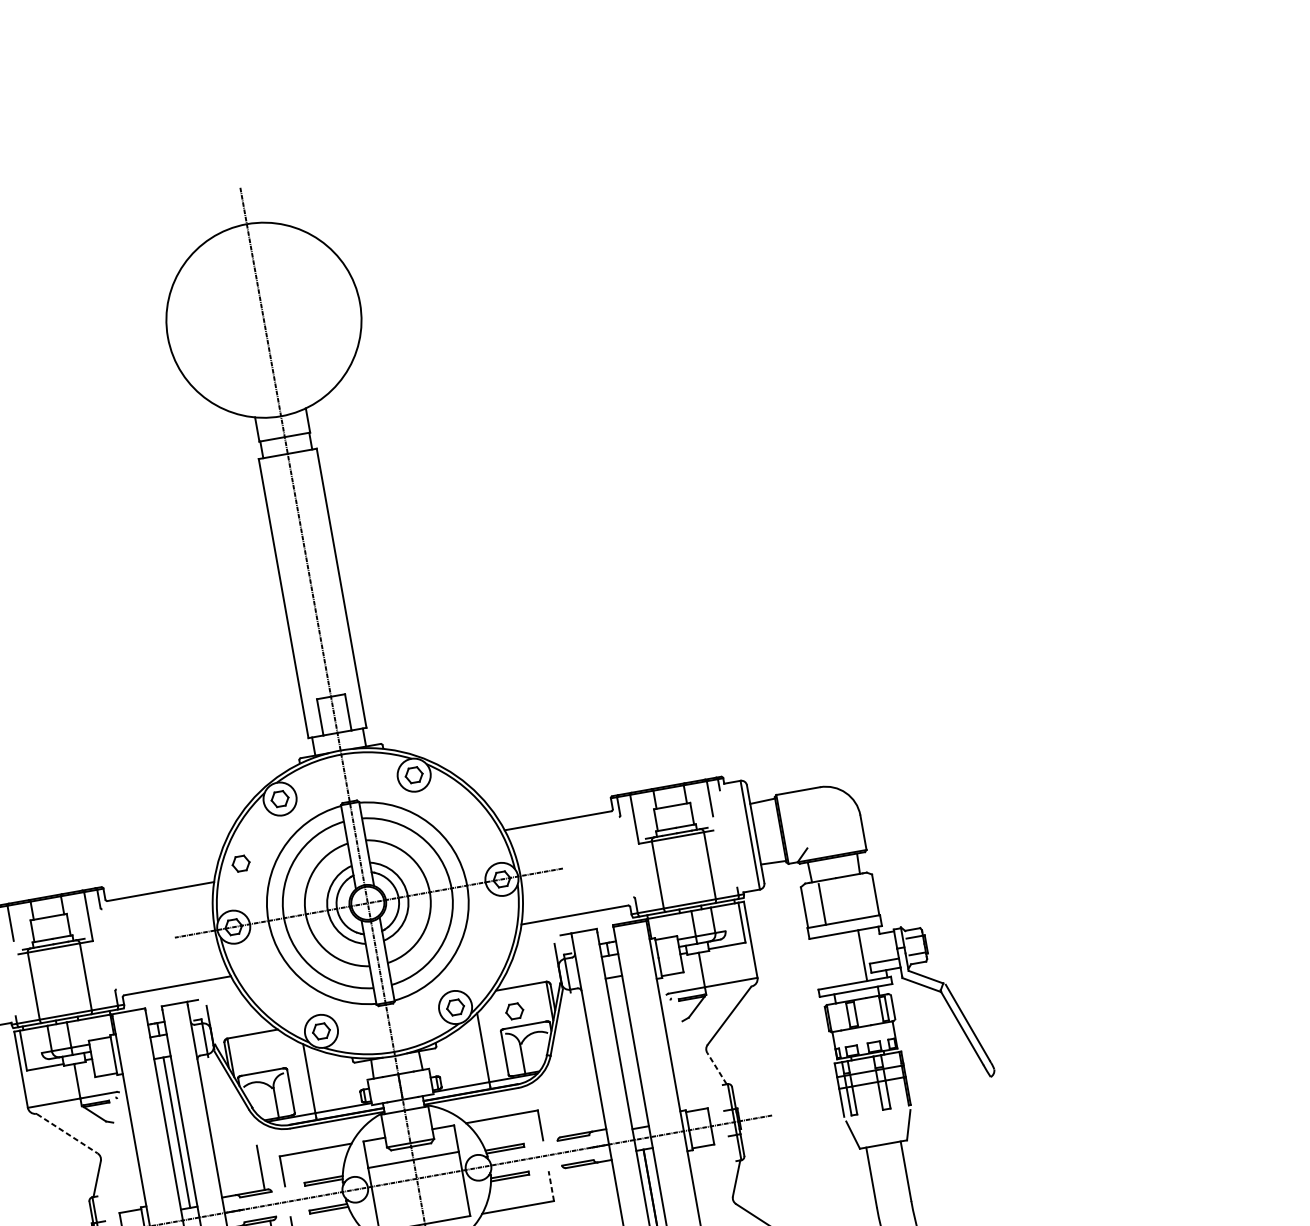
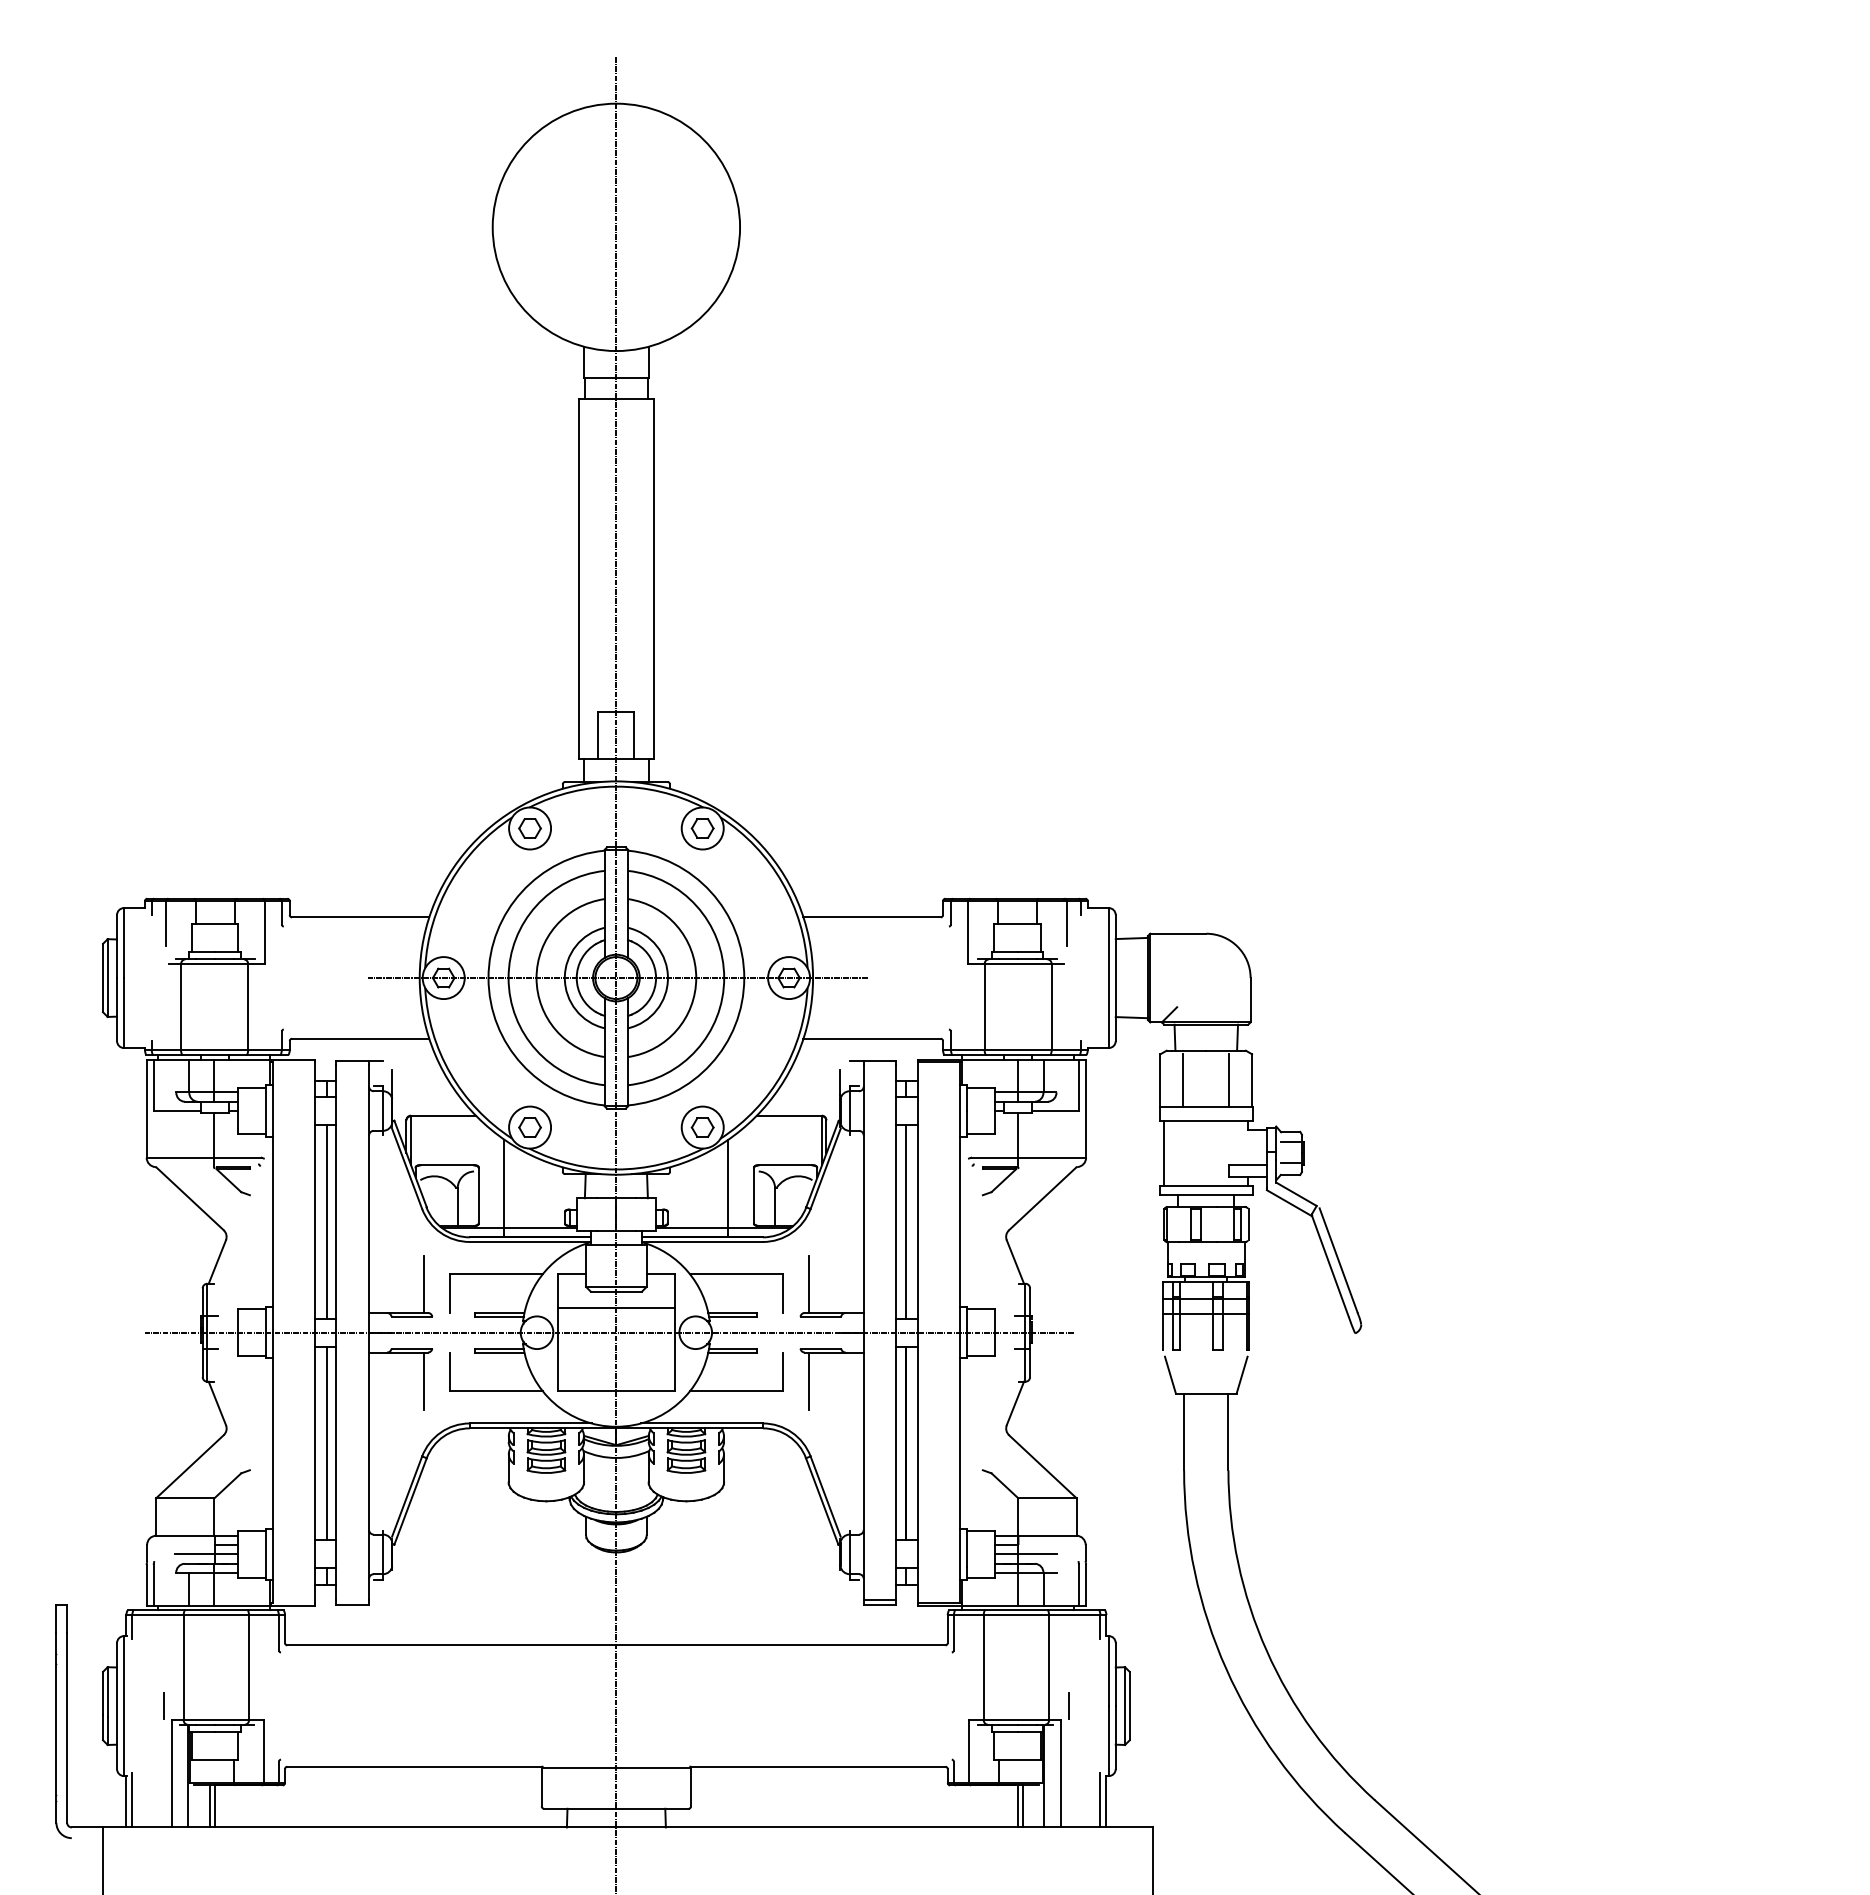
part: (240, 863) -> (466, 900), removed
line: (858, 898) -> (1229, 1080), added
line: (862, 955) -> (1164, 1153), moved
part: (514, 1011) -> (775, 1145), removed
line: (626, 1052) -> (905, 1221), added
line: (717, 1068) -> (1015, 1261), dashed -> solid
line: (559, 1113) -> (808, 1283), added
line: (67, 1133) -> (190, 1198), dashed -> solid
line: (551, 1185) -> (782, 1371), dashed -> solid
line: (572, 1189) -> (808, 1380), added

